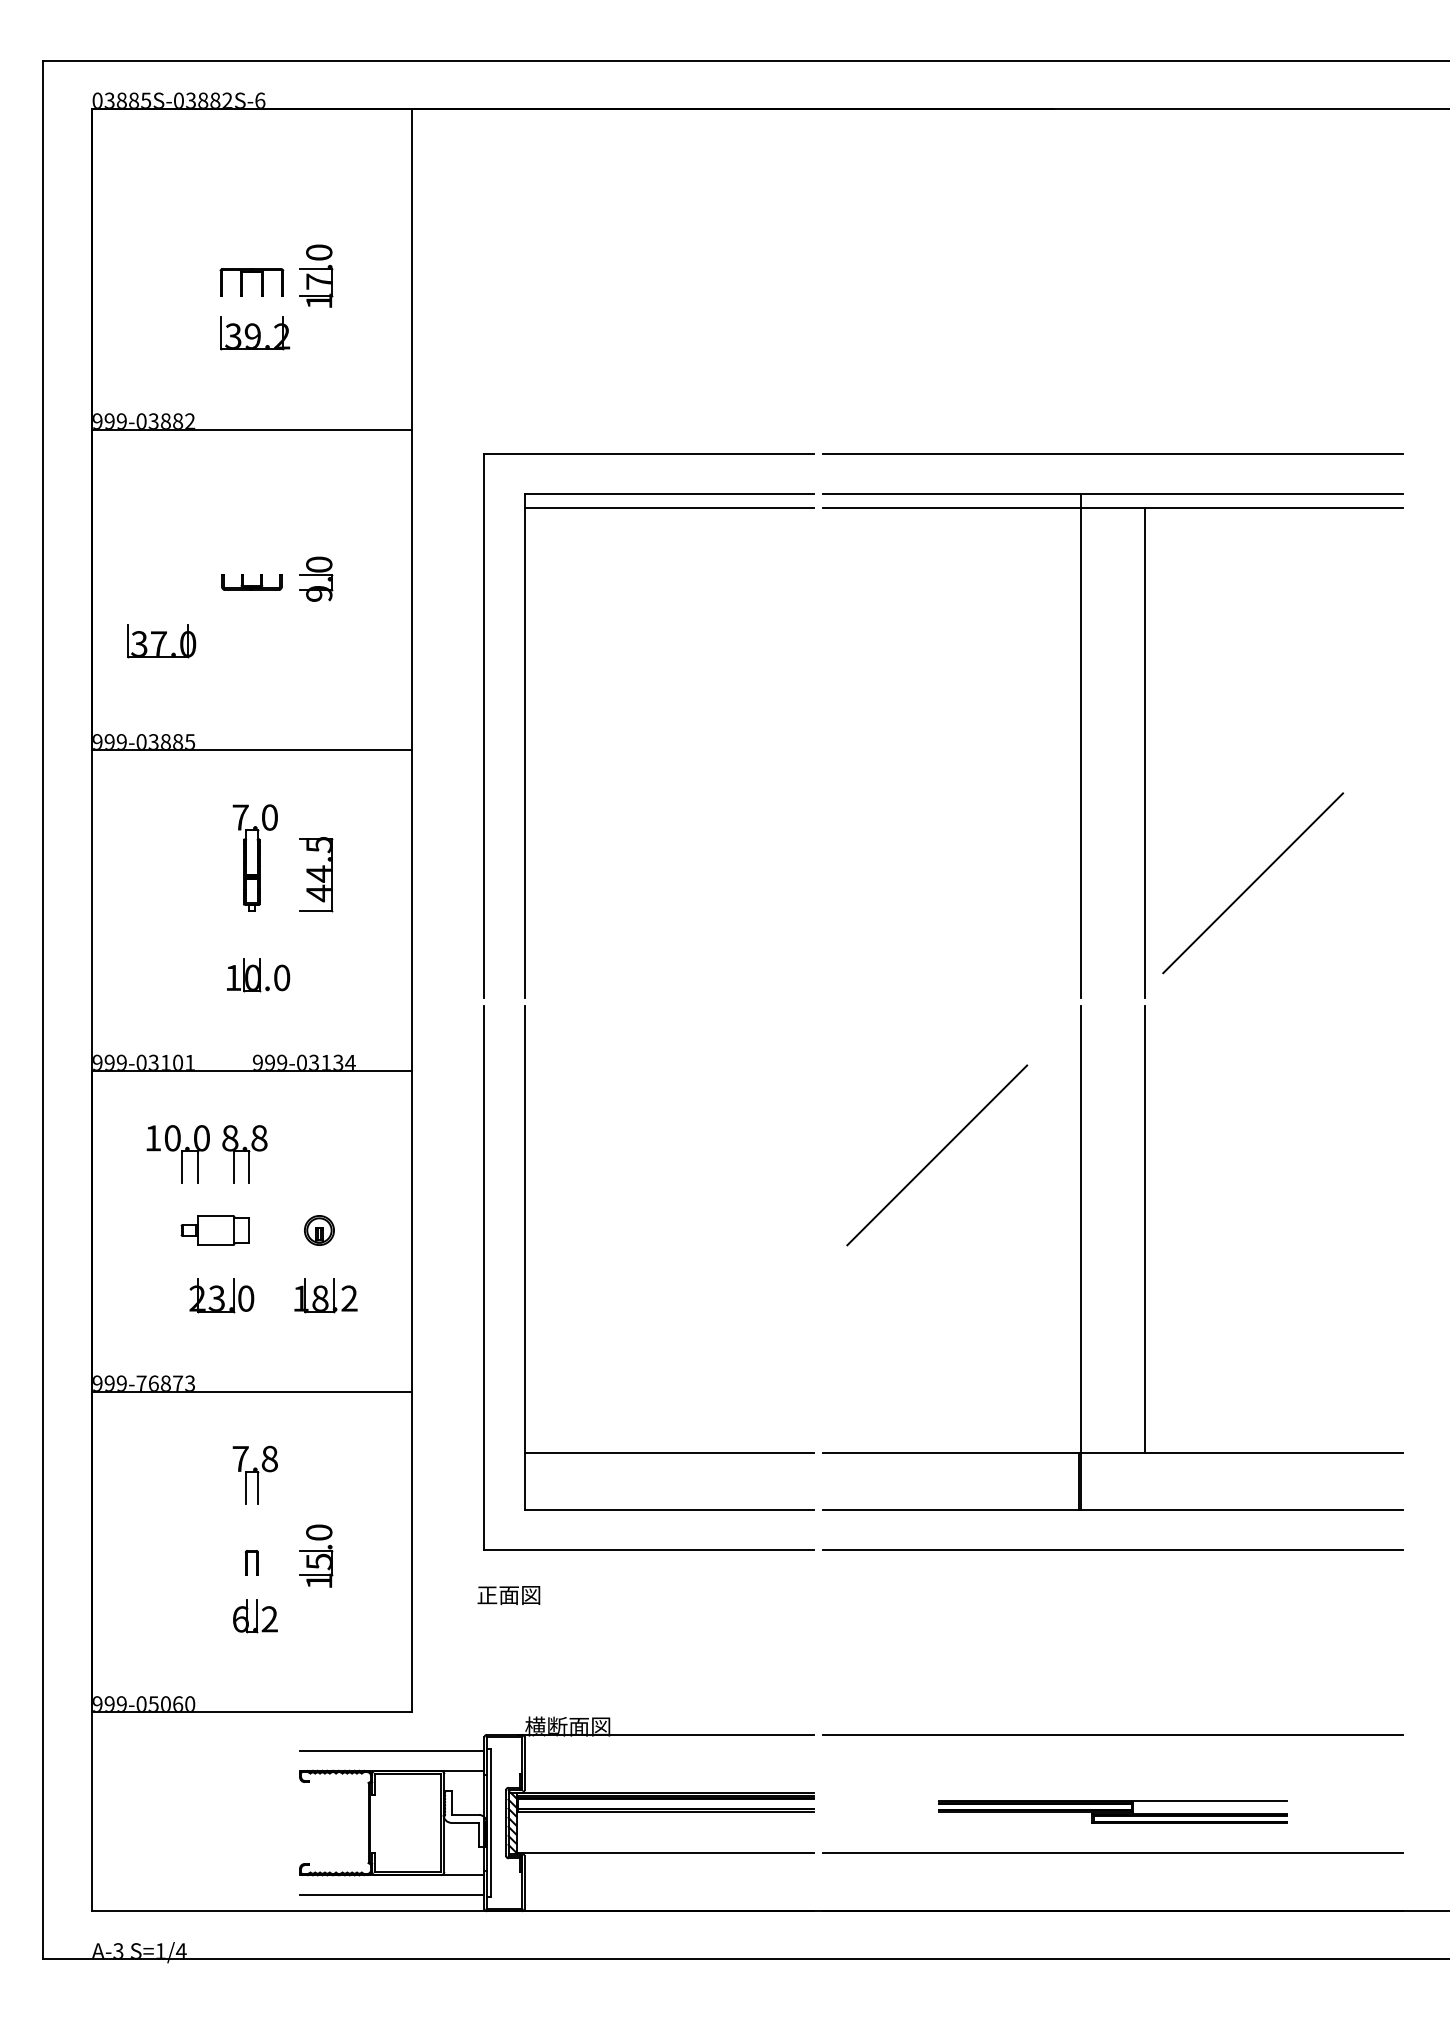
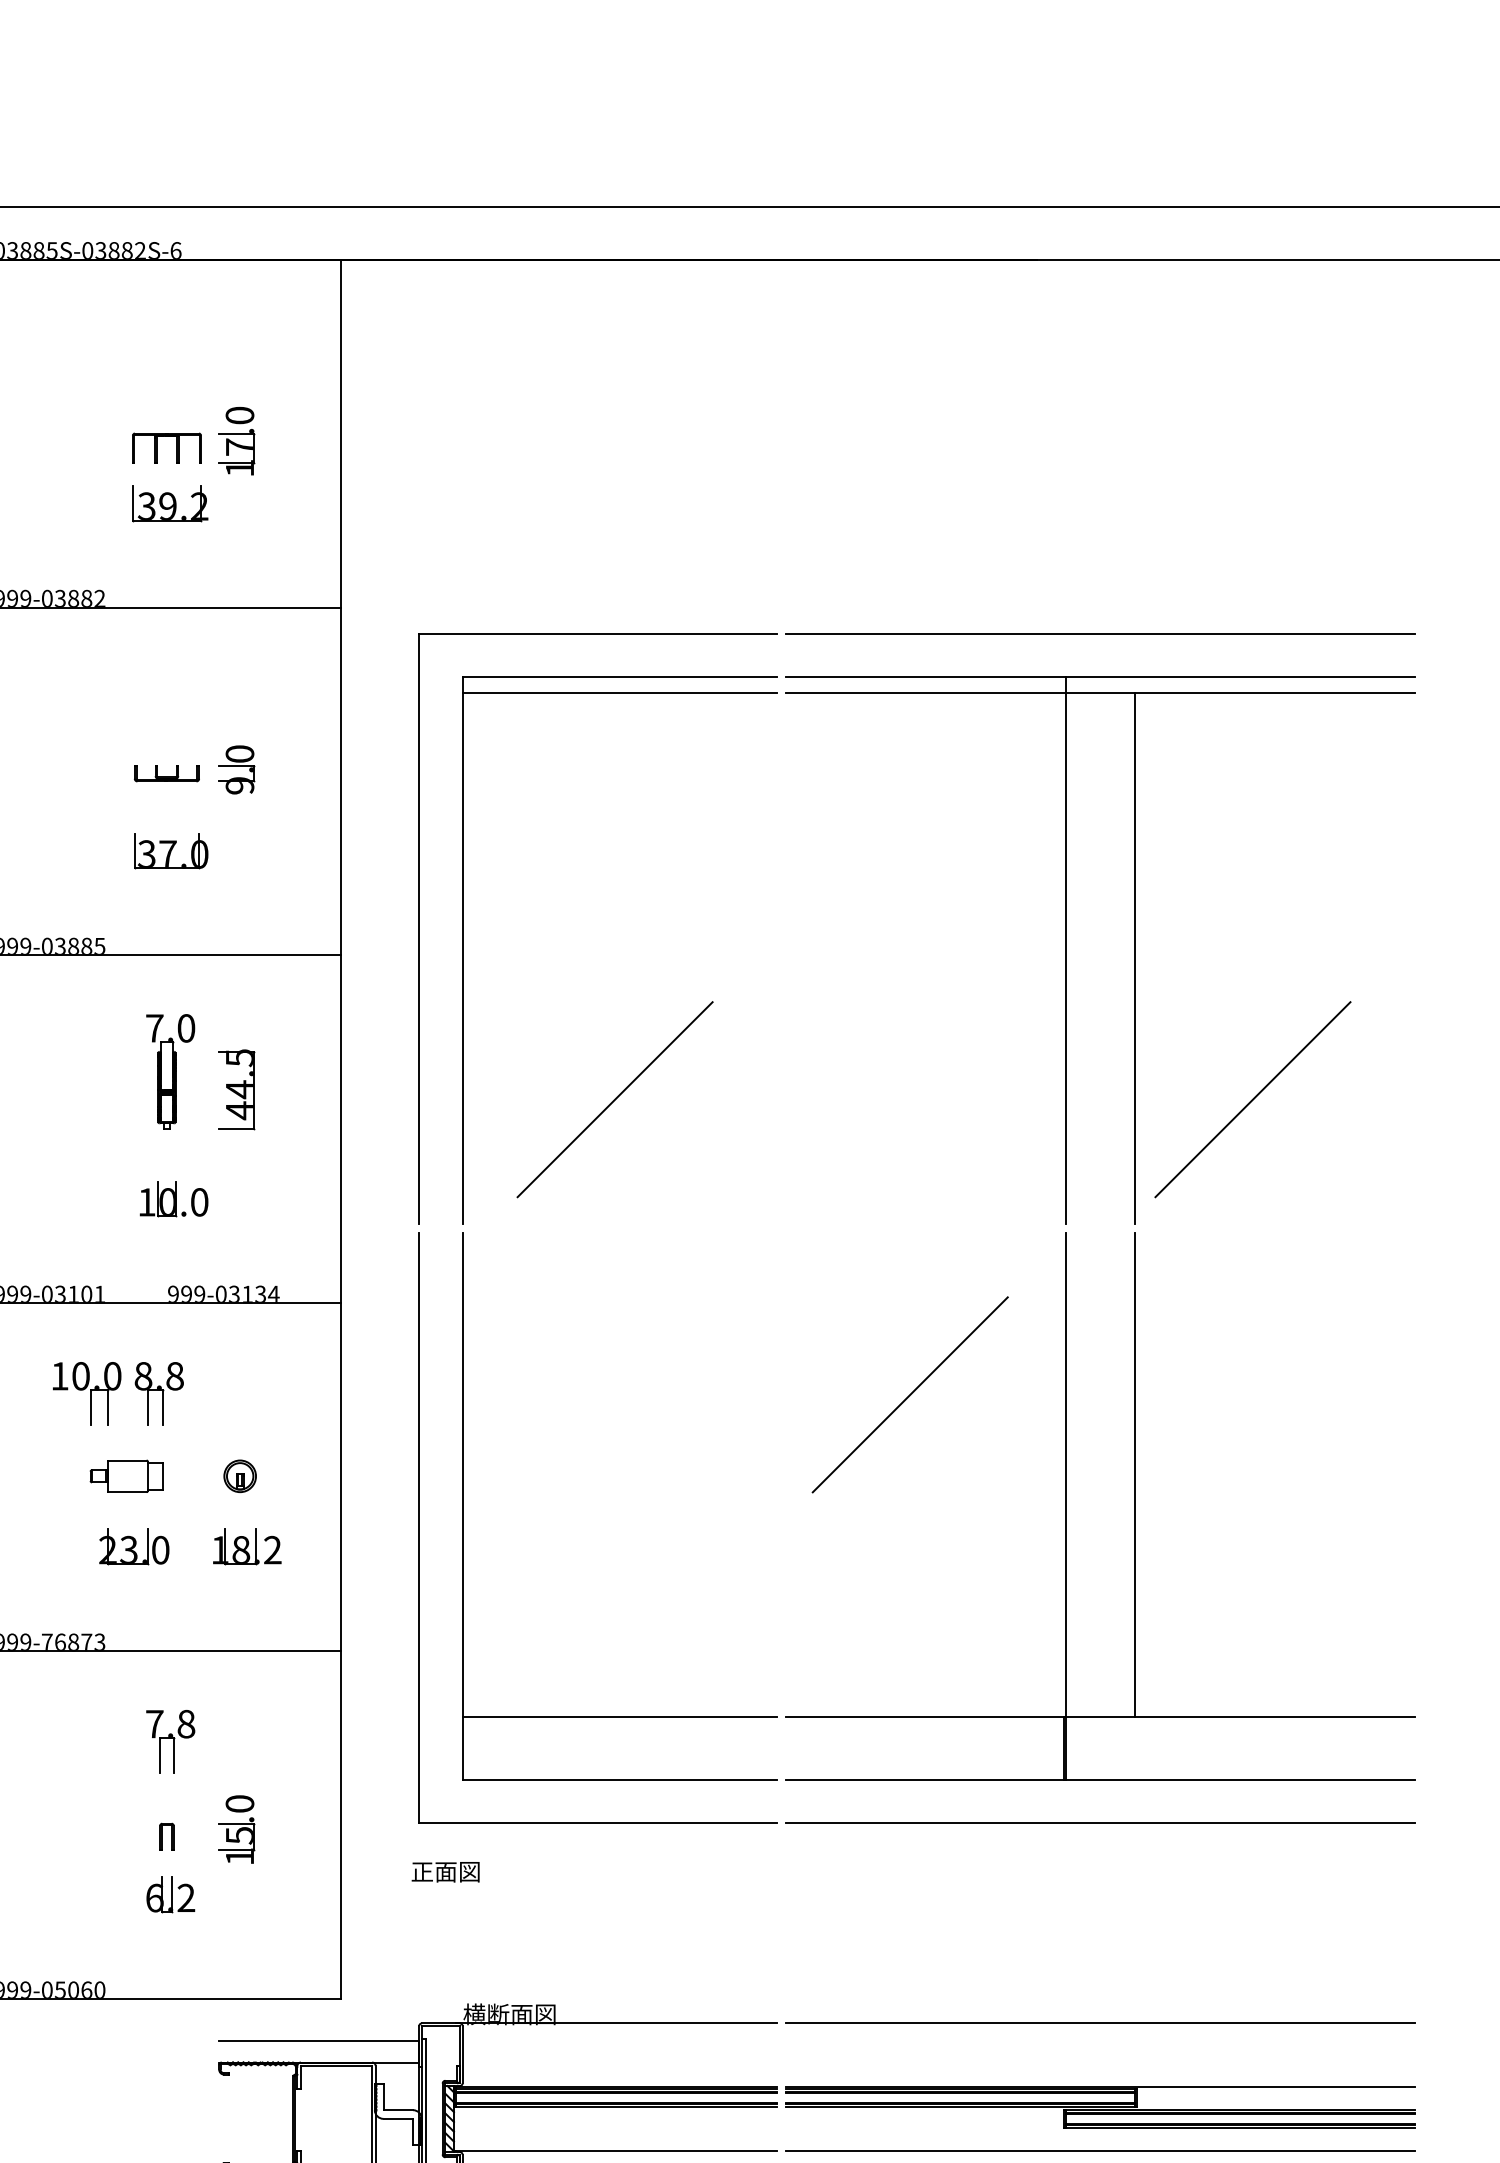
part: (161, 641) -> (170, 851), moved
line: (664, 883) -> (614, 1099), added
part: (1112, 1811) -> (1100, 2106), size x1.67

